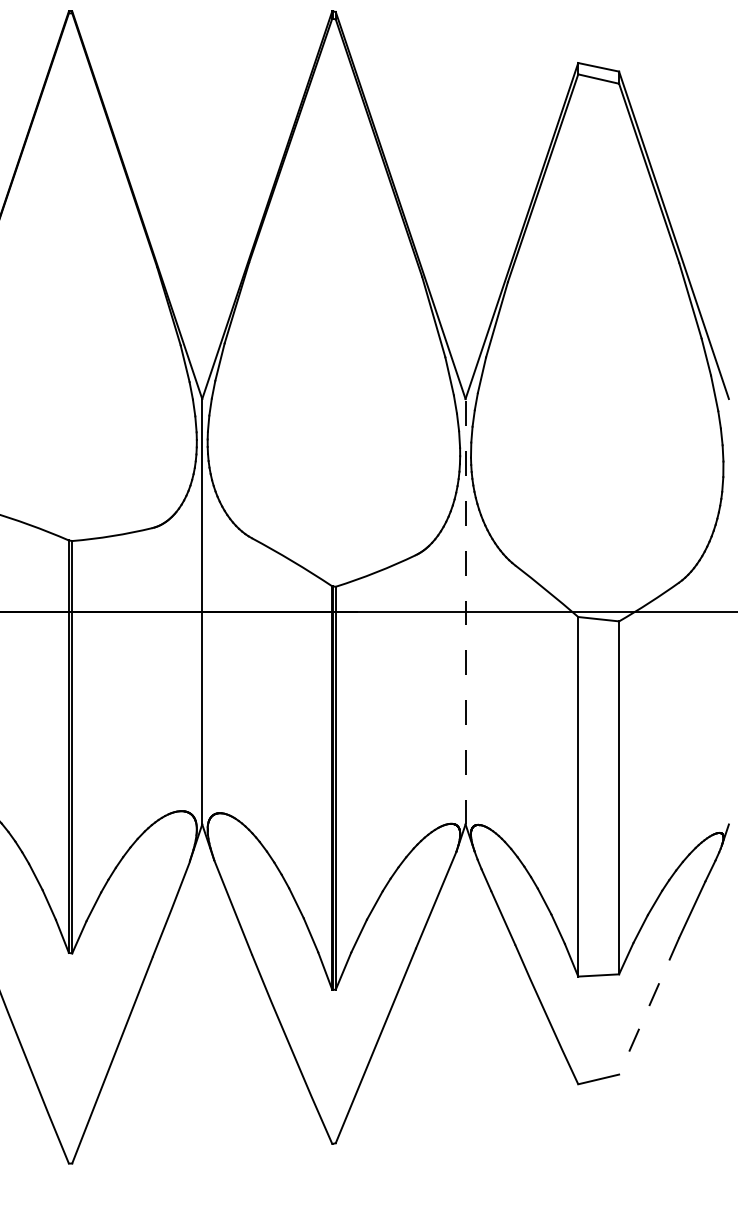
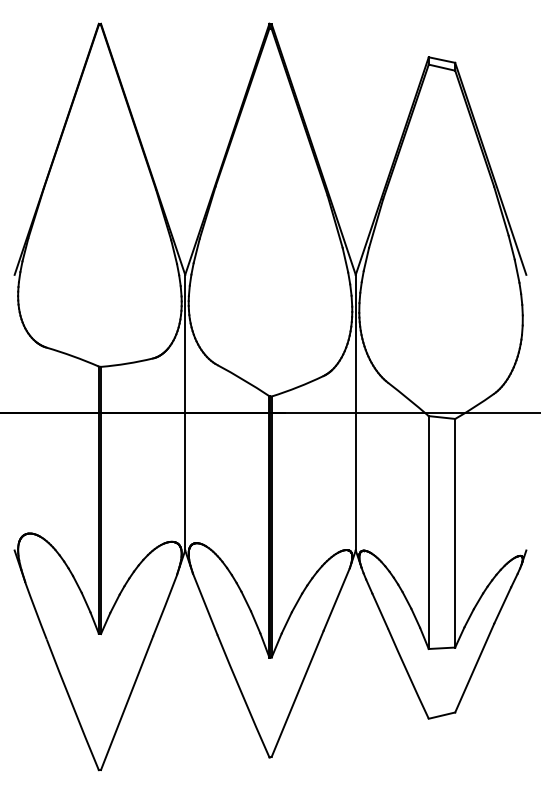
line: (465, 611) -> (355, 412), dashed -> solid
line: (648, 1006) -> (474, 668), dashed -> solid

